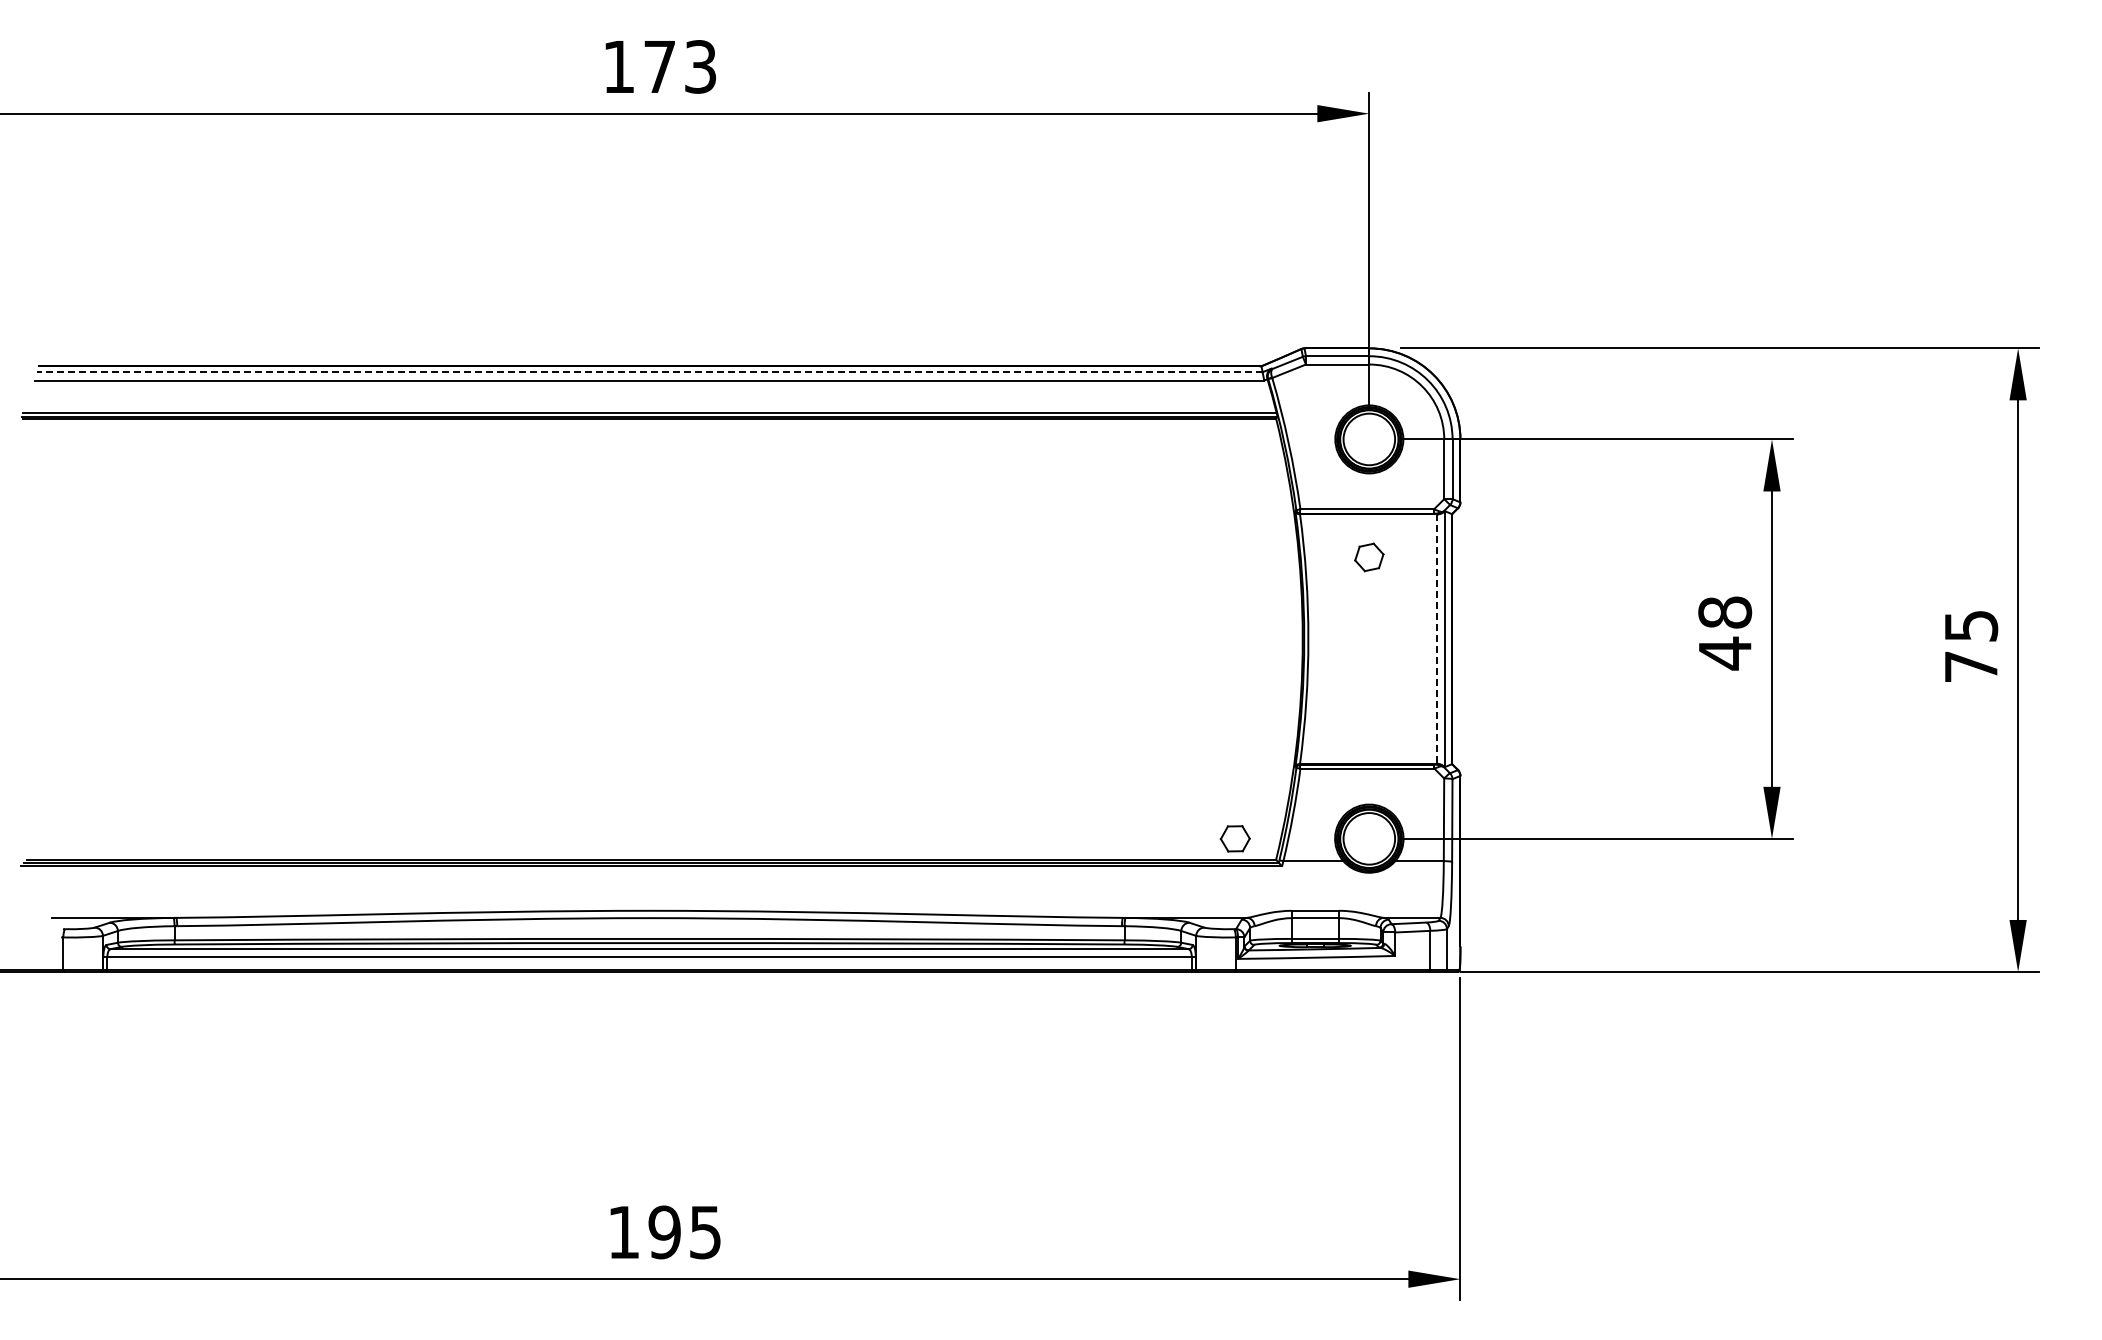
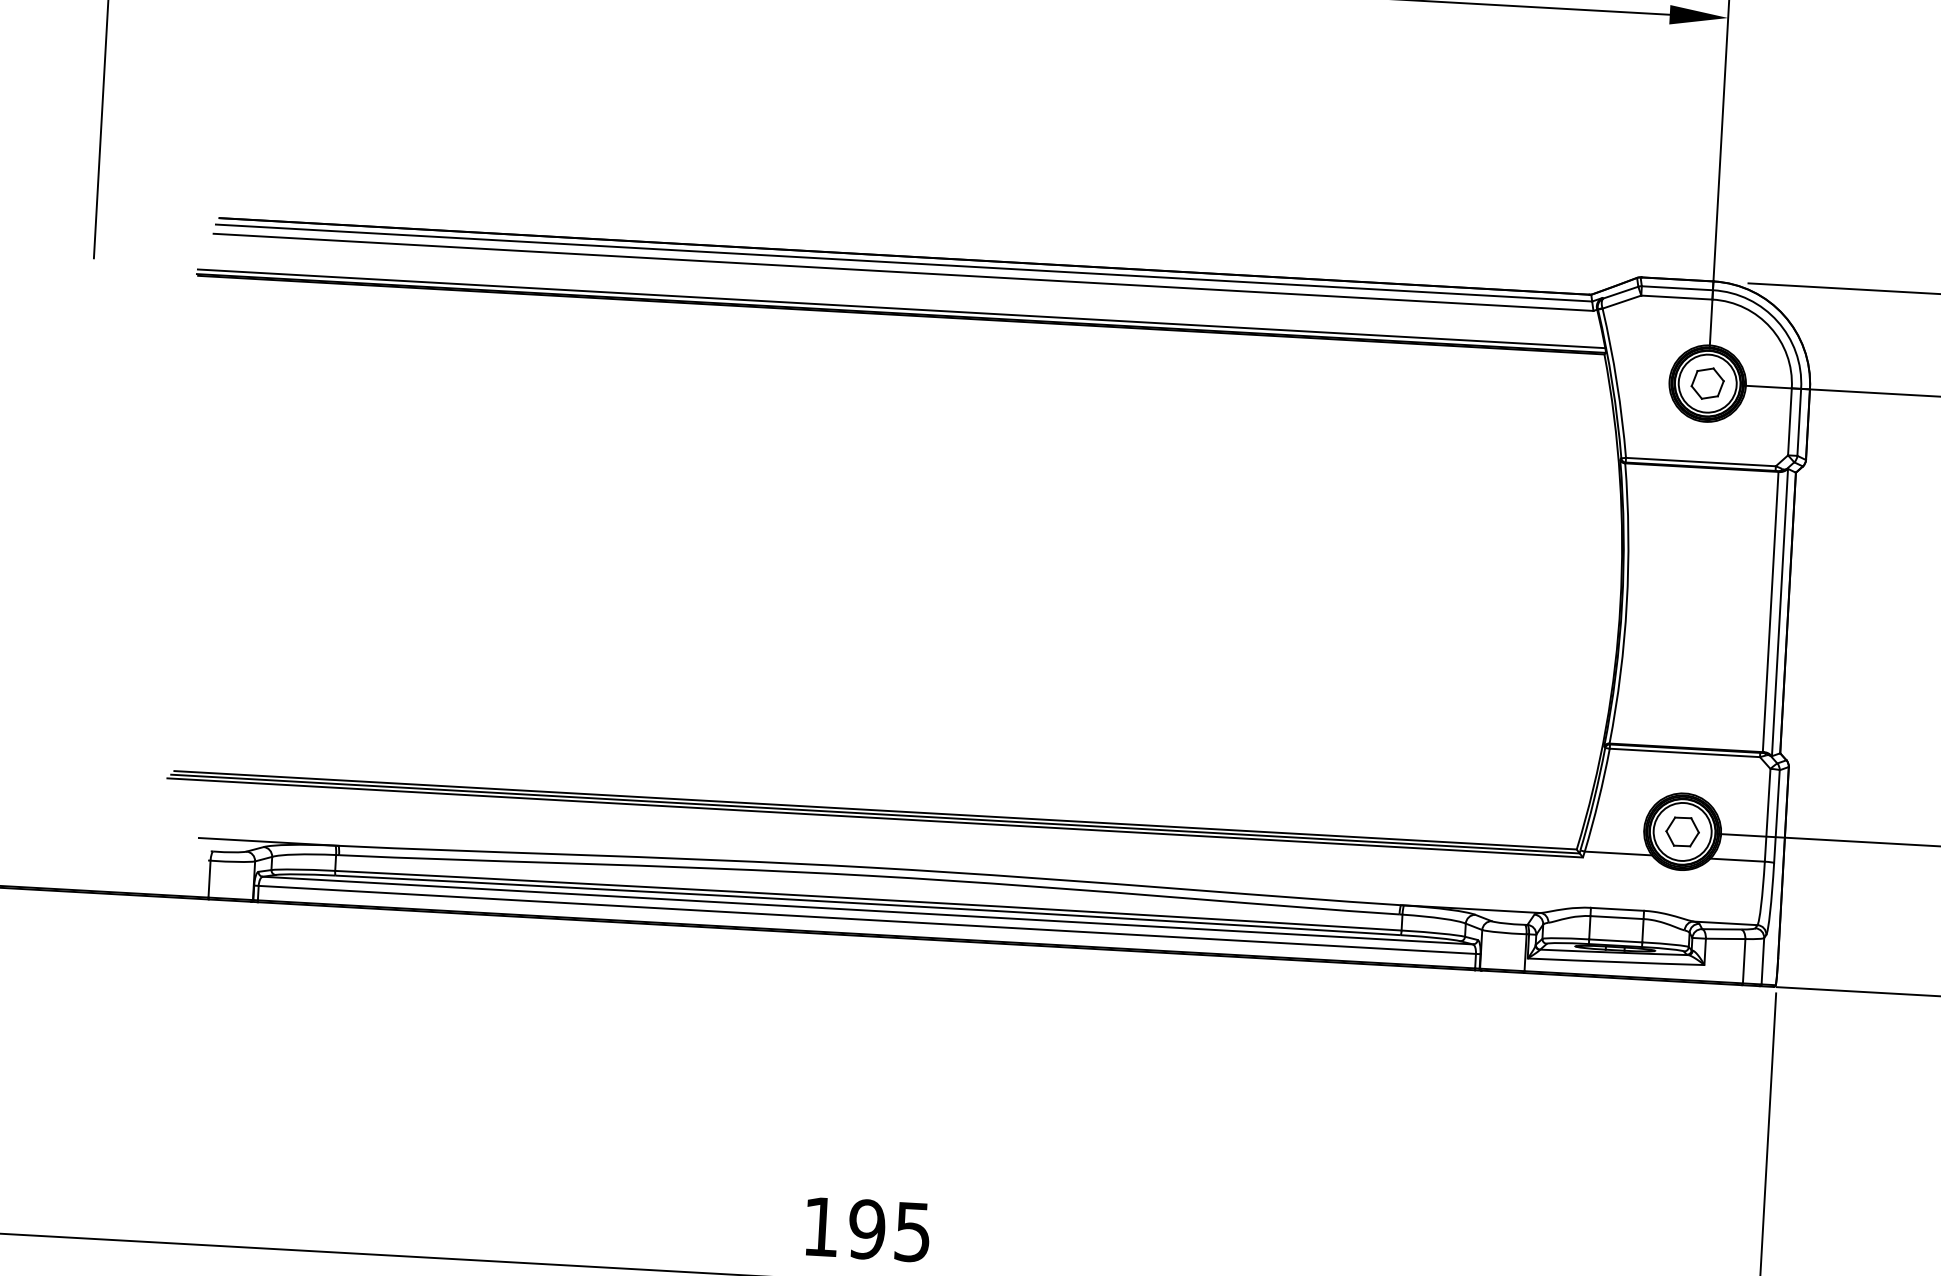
line: (649, 372) -> (903, 263), dashed -> solid
part: (1369, 557) -> (1707, 383), moved
line: (1436, 639) -> (1770, 612), dashed -> solid
part: (1234, 838) -> (1681, 831), moved

